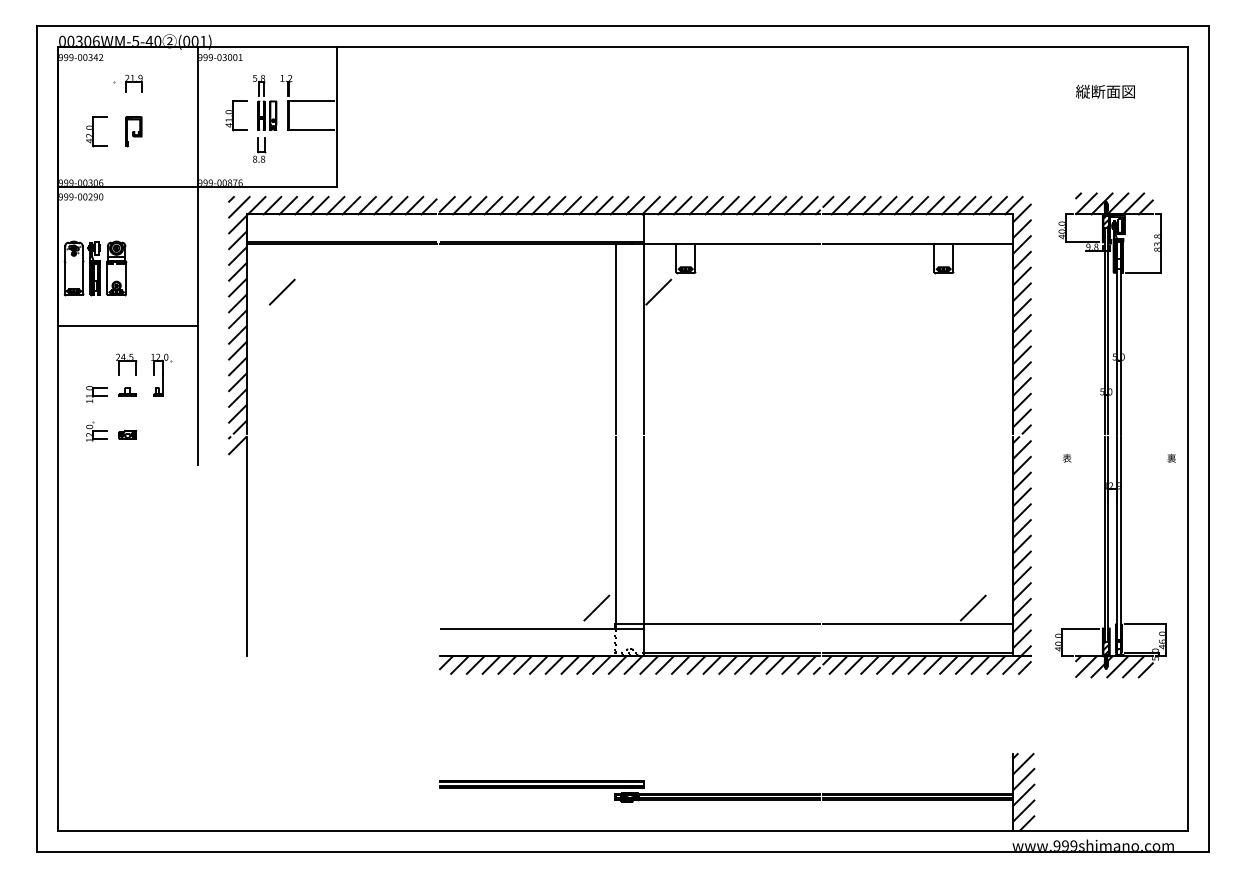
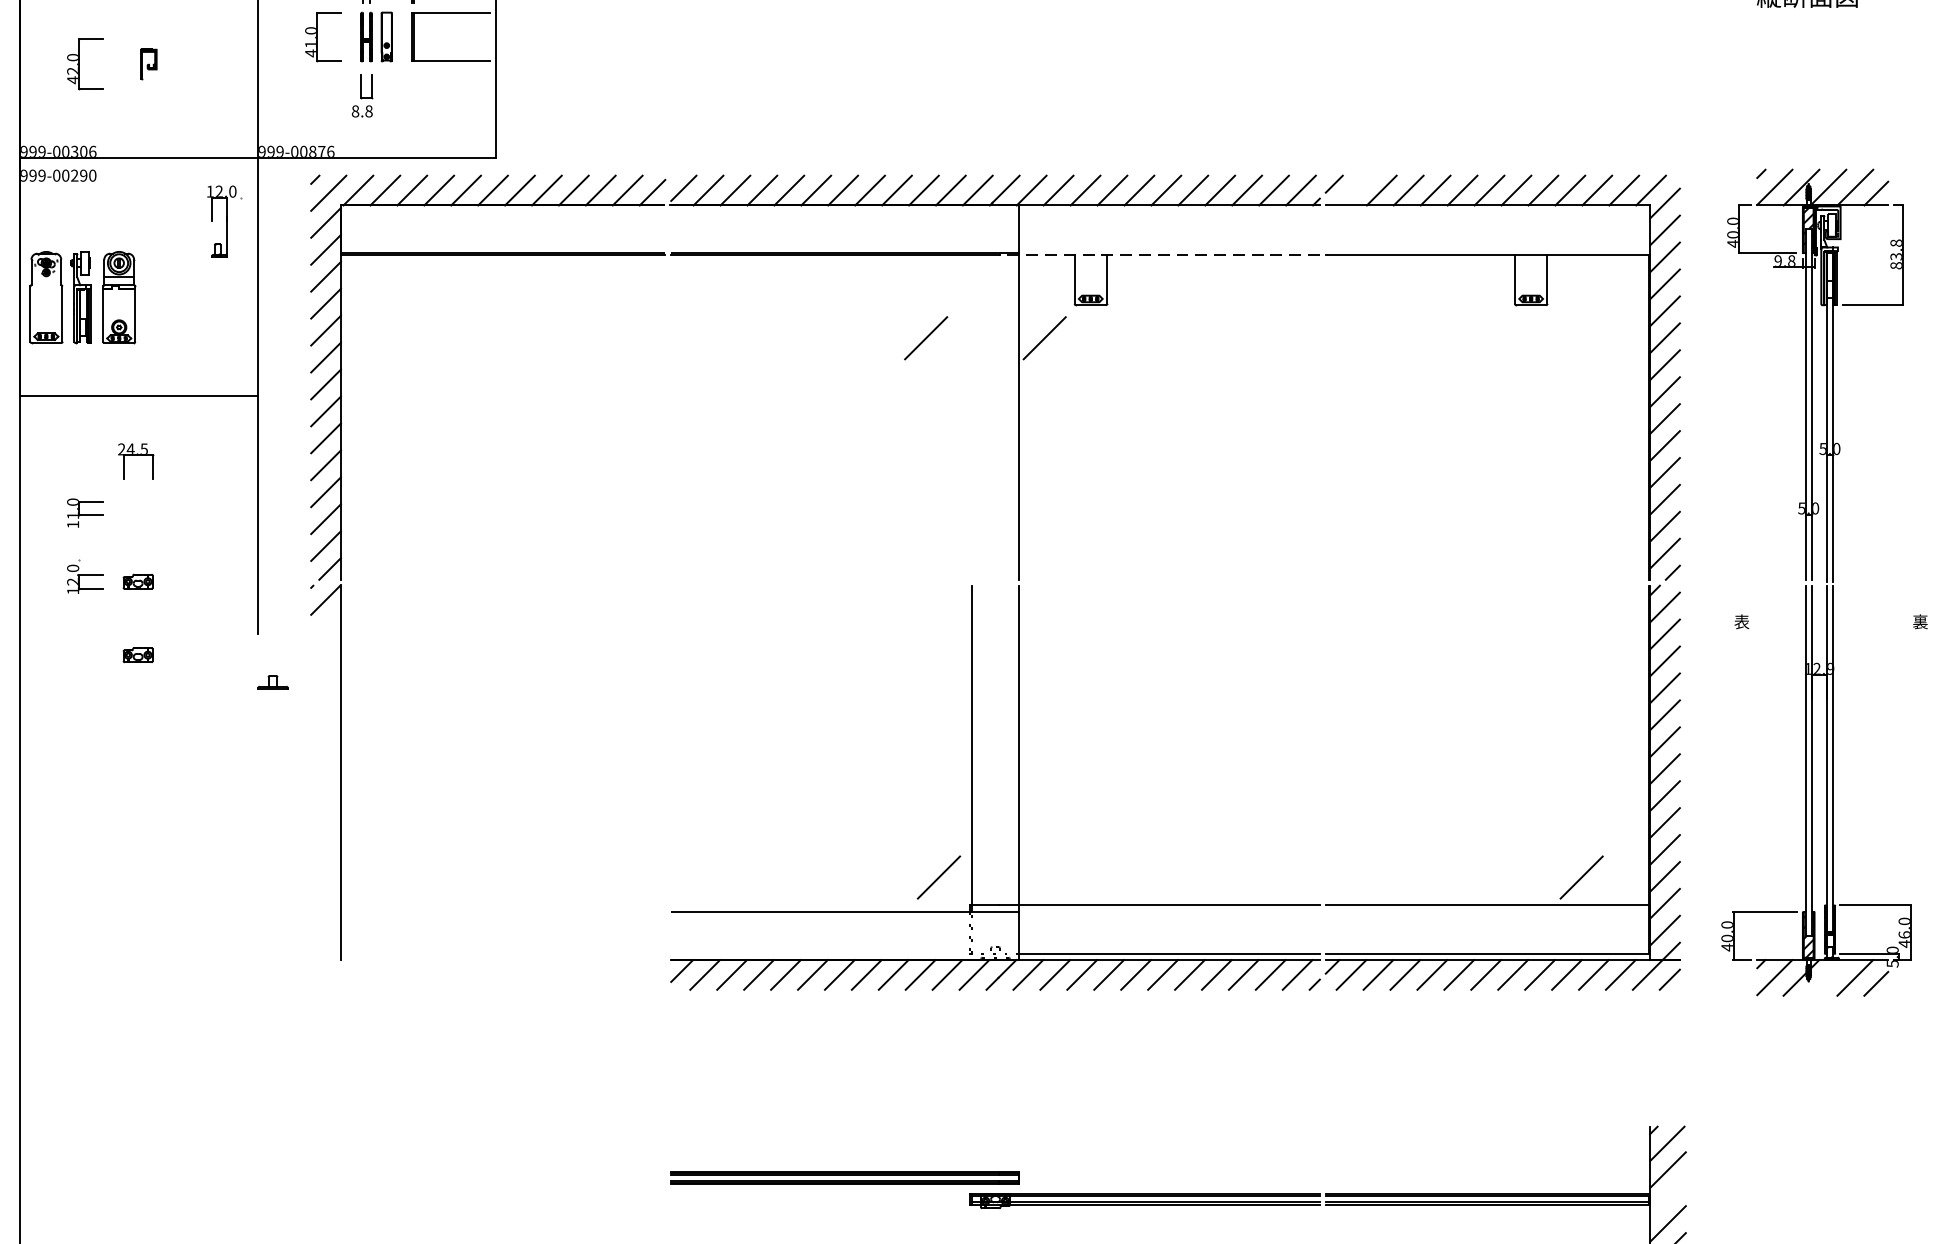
part: (133, 131) -> (147, 63), size x0.6
line: (840, 205) -> (1354, 190), removed
line: (725, 243) -> (1158, 255), solid -> dashed
line: (281, 291) -> (924, 337), moved
line: (616, 338) -> (972, 417), removed
part: (161, 374) -> (224, 220), moved
part: (127, 391) -> (272, 681), moved
part: (127, 477) -> (137, 654), added
line: (1117, 666) -> (1827, 977), removed
line: (1023, 794) -> (1667, 1195), removed

